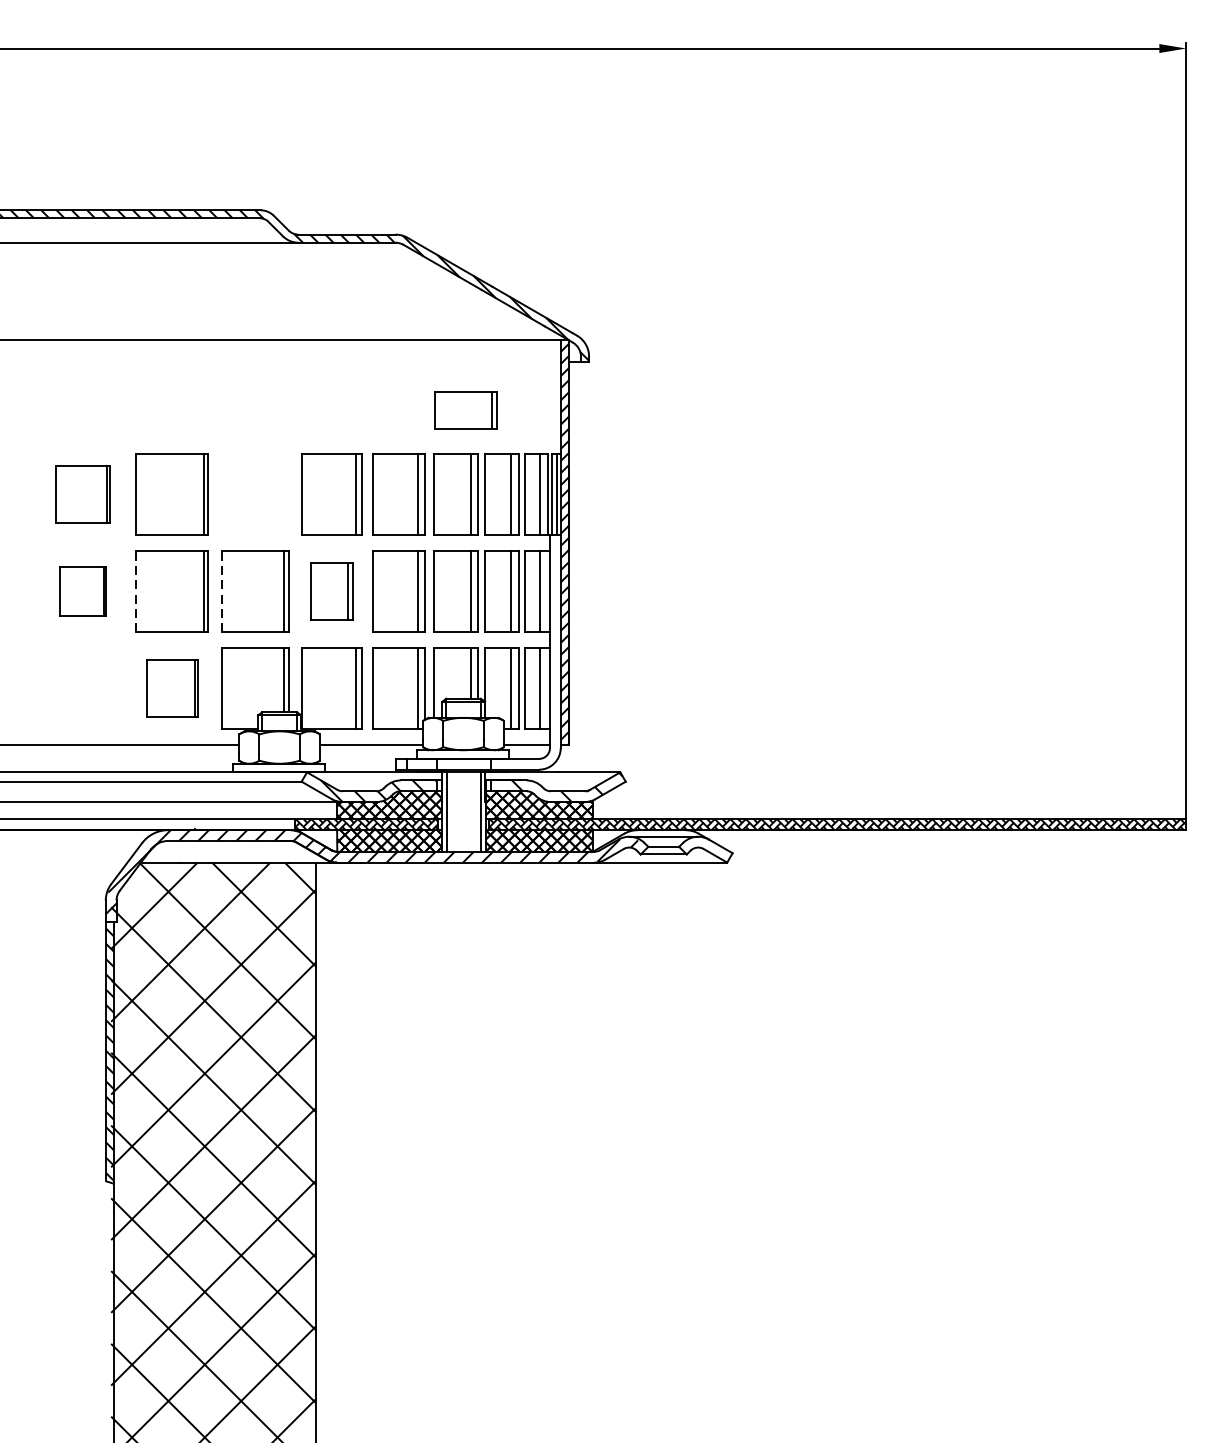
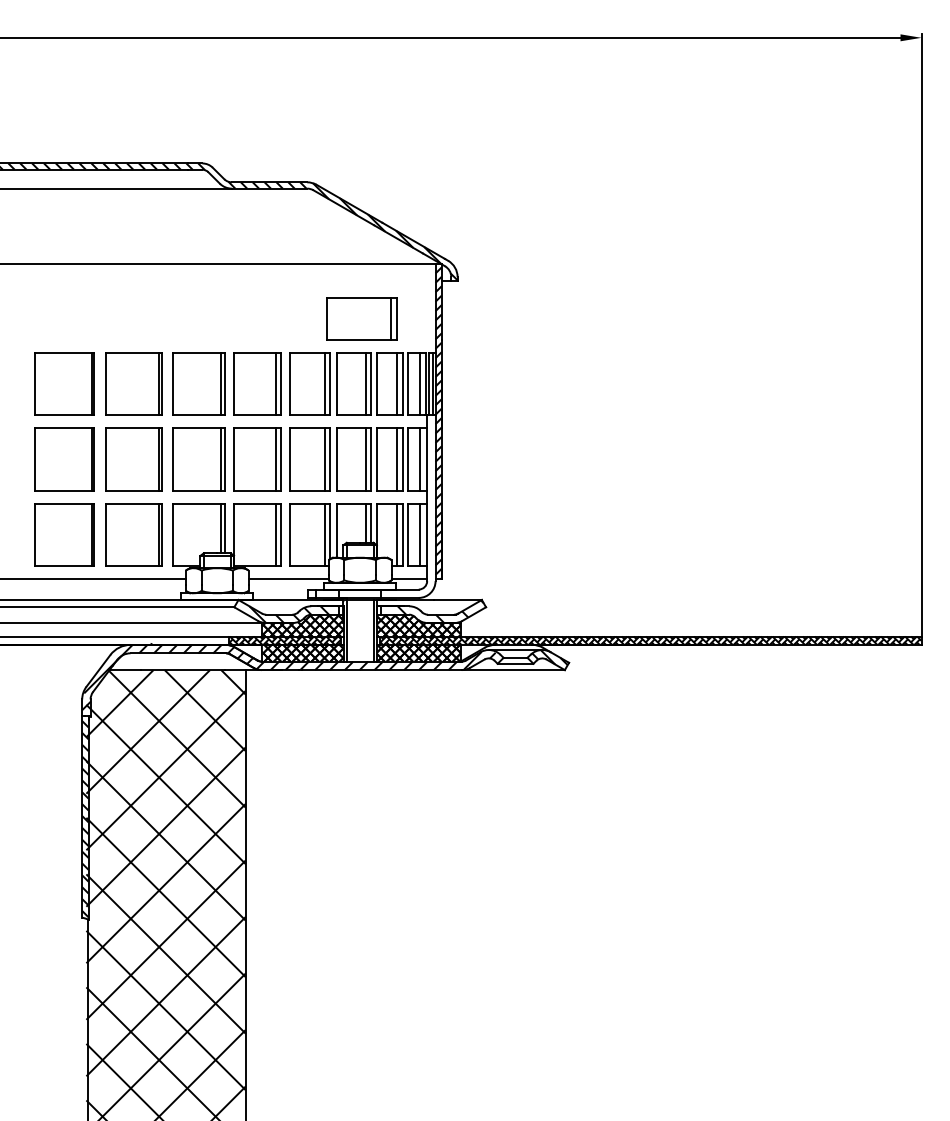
part: (465, 409) -> (361, 318), size x1.43
part: (82, 493) -> (64, 383), size x1.43
part: (255, 493) -> (198, 383), added
line: (135, 590) -> (105, 458), dashed -> solid
line: (222, 590) -> (172, 458), dashed -> solid
part: (82, 591) -> (64, 459), size x1.67
part: (331, 591) -> (257, 459), size x1.43
part: (82, 688) -> (64, 534), added
part: (171, 688) -> (133, 534), size x1.43
hatch: (707, 846) -> (549, 657), added

